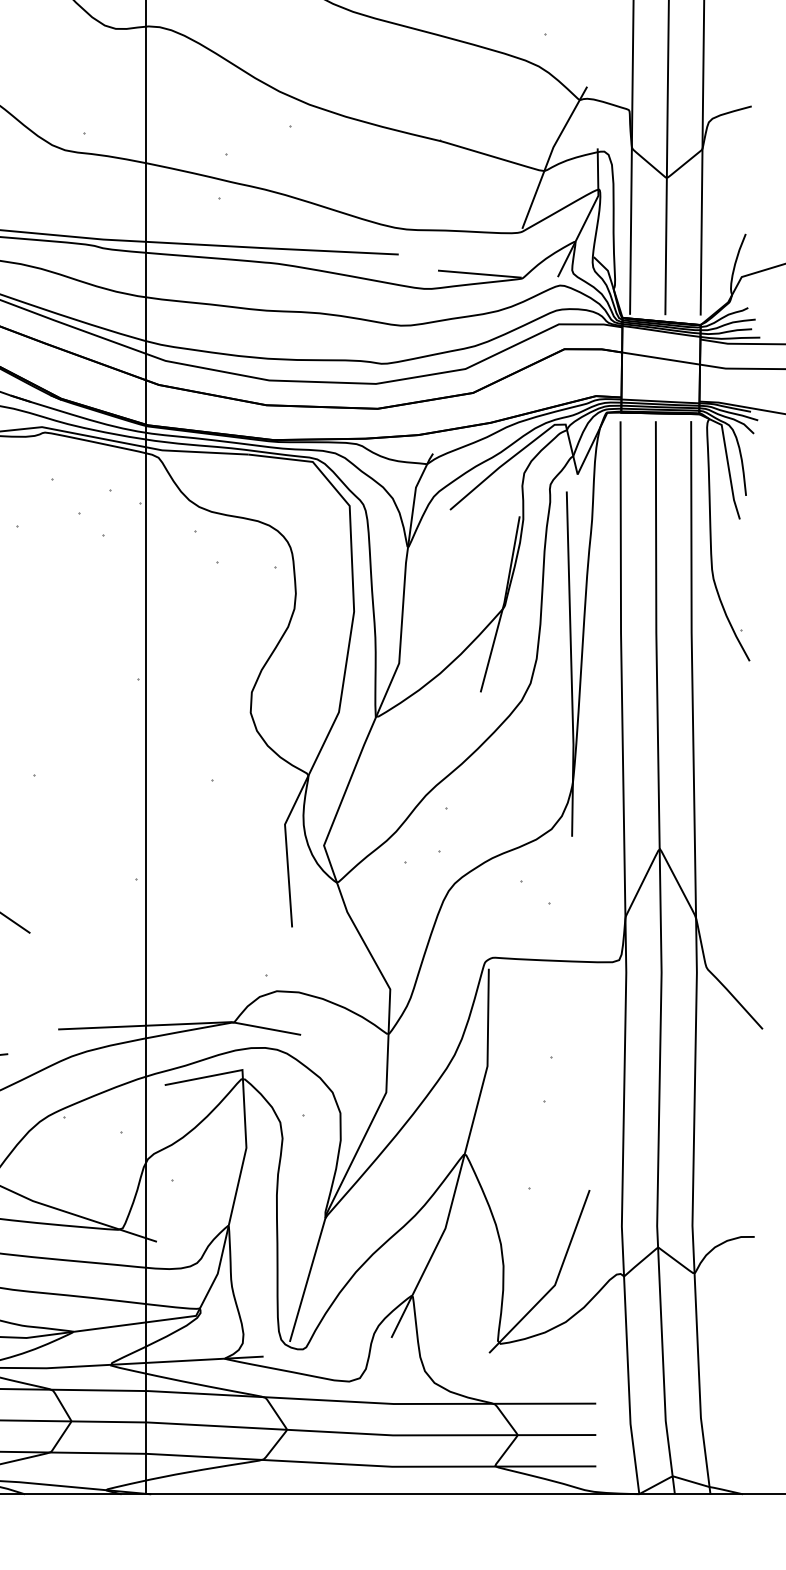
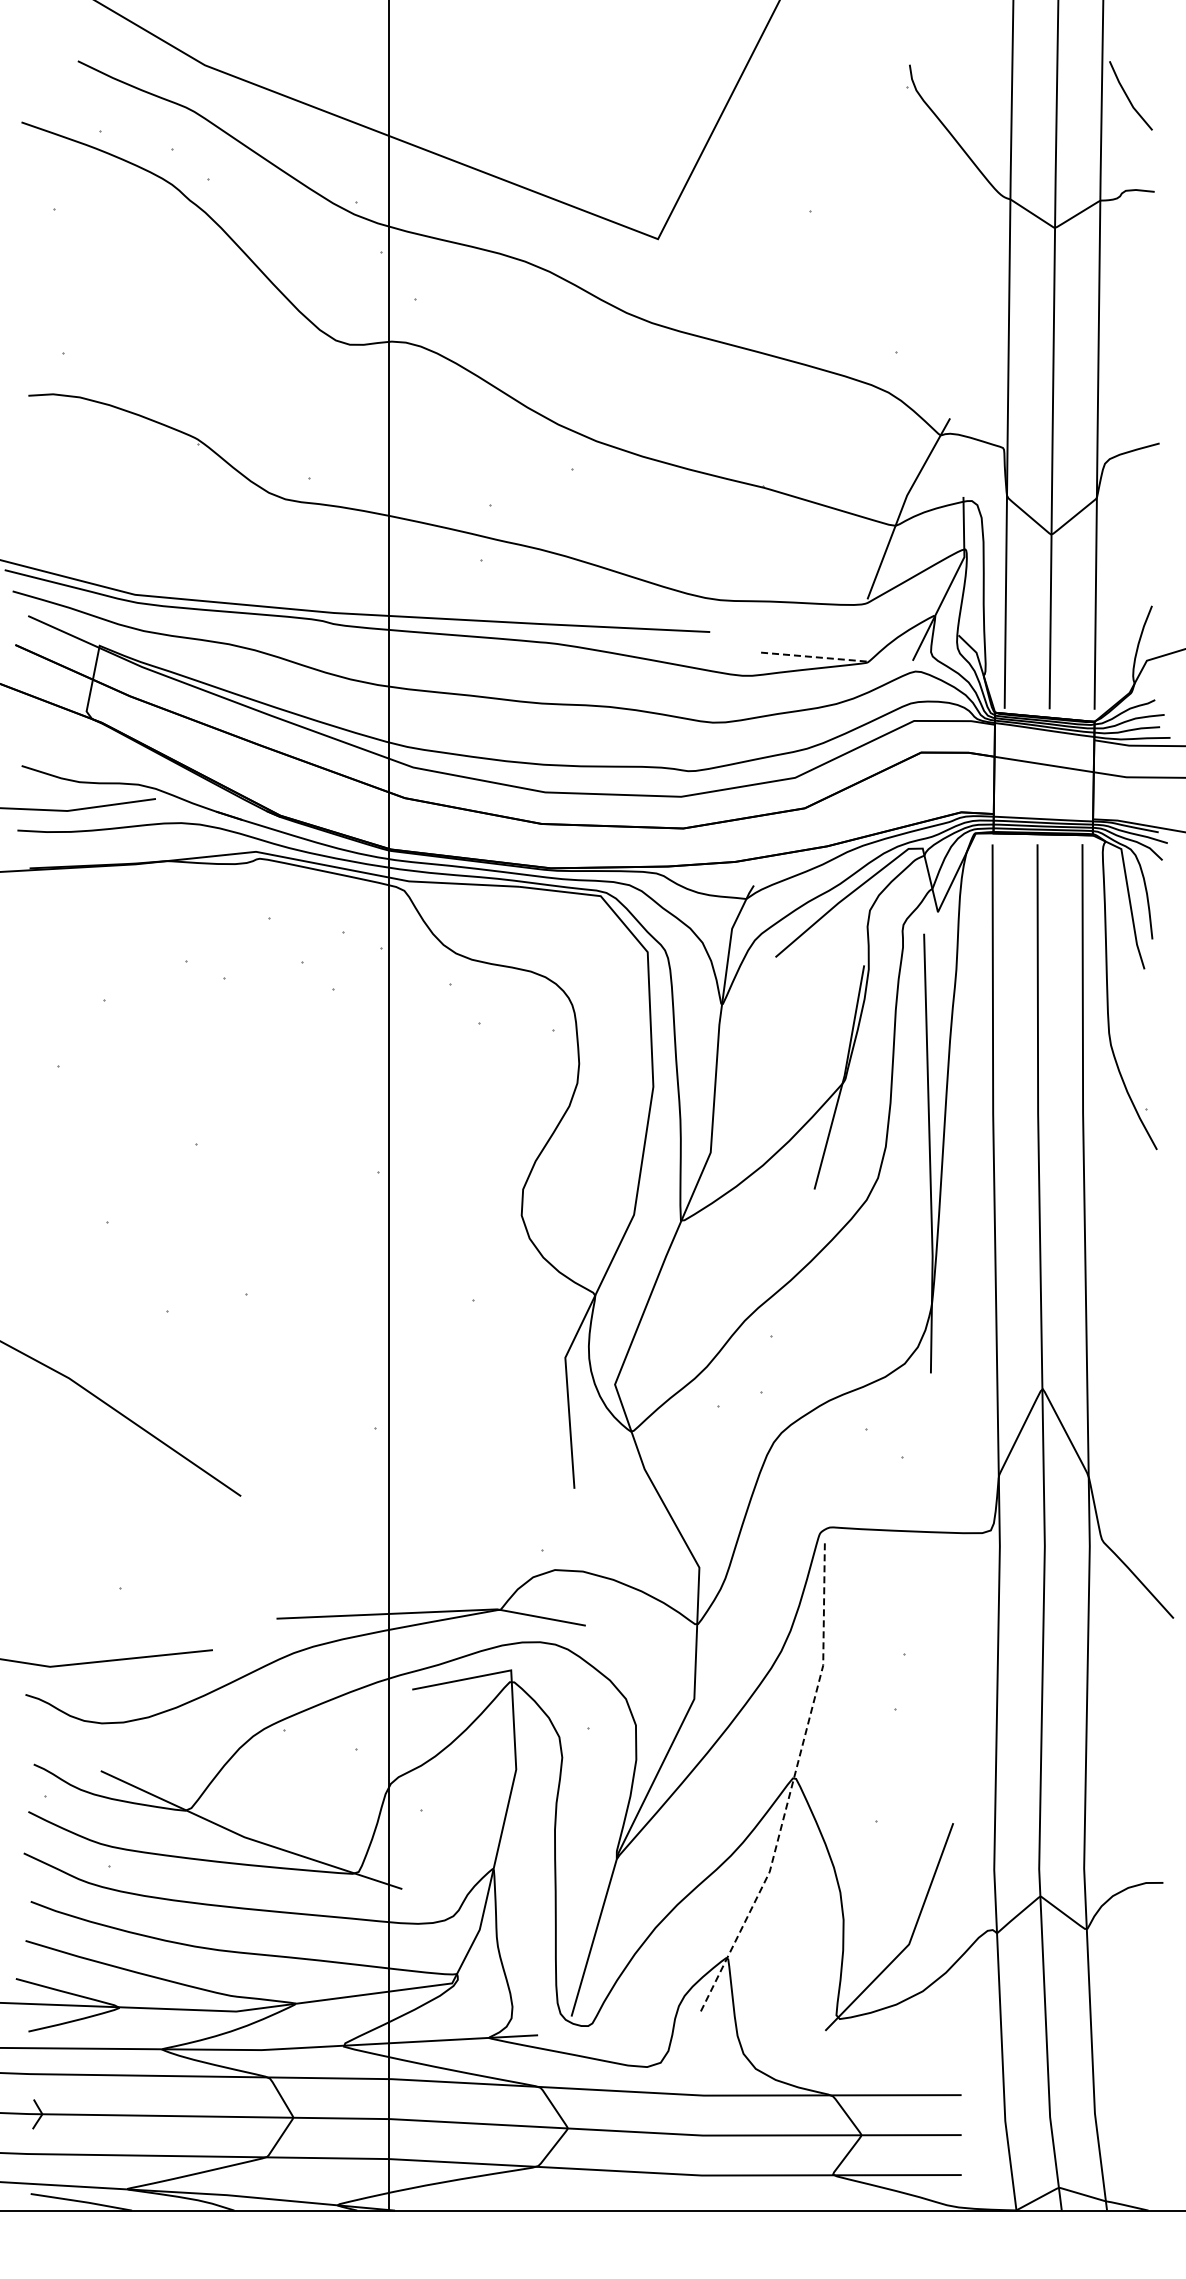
line: (479, 274) -> (812, 657), solid -> dashed
line: (463, 1158) -> (792, 1783), solid -> dashed

